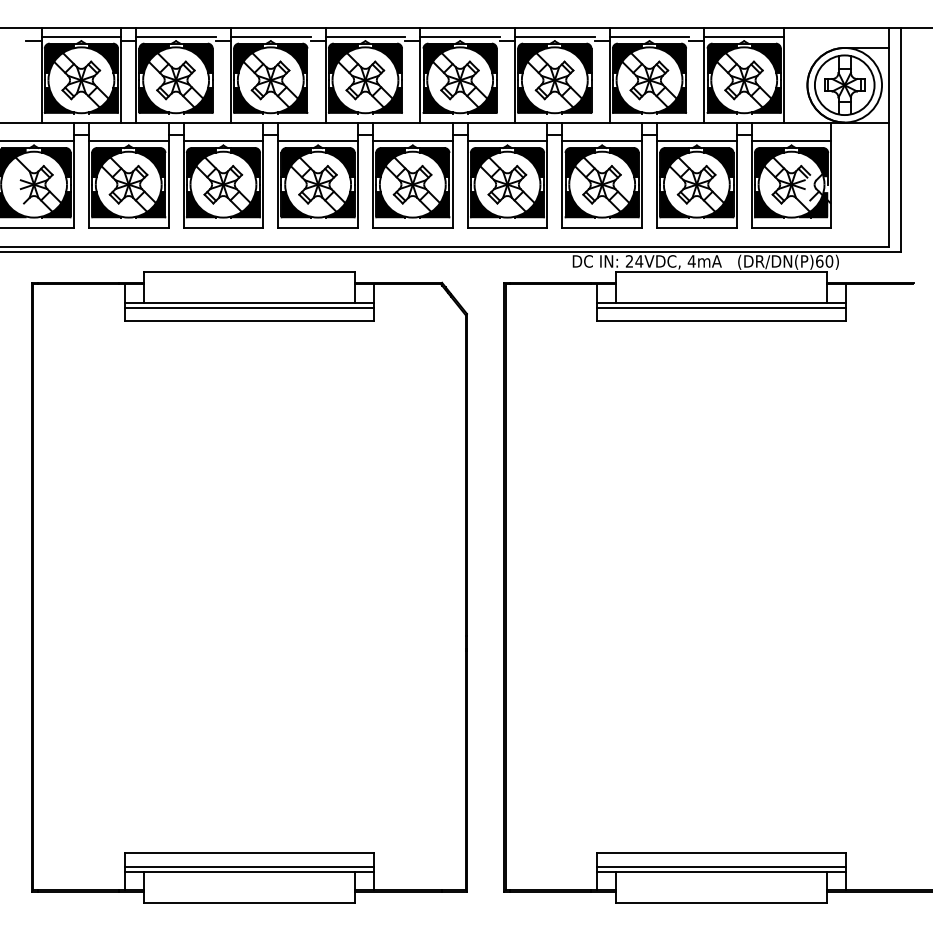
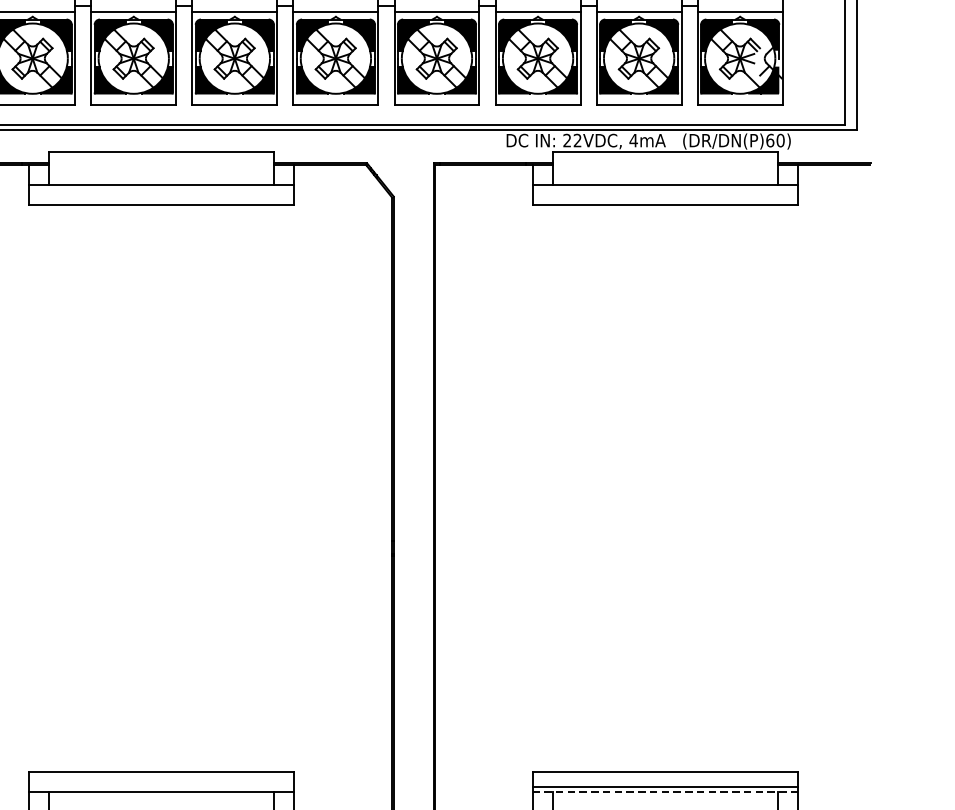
text: (639, 261) -> (577, 140), 24VDC, -> 22VDC,
line: (249, 307) -> (161, 189), removed
line: (721, 307) -> (665, 189), removed
line: (249, 866) -> (161, 786), removed
line: (721, 871) -> (665, 791), solid -> dashed

